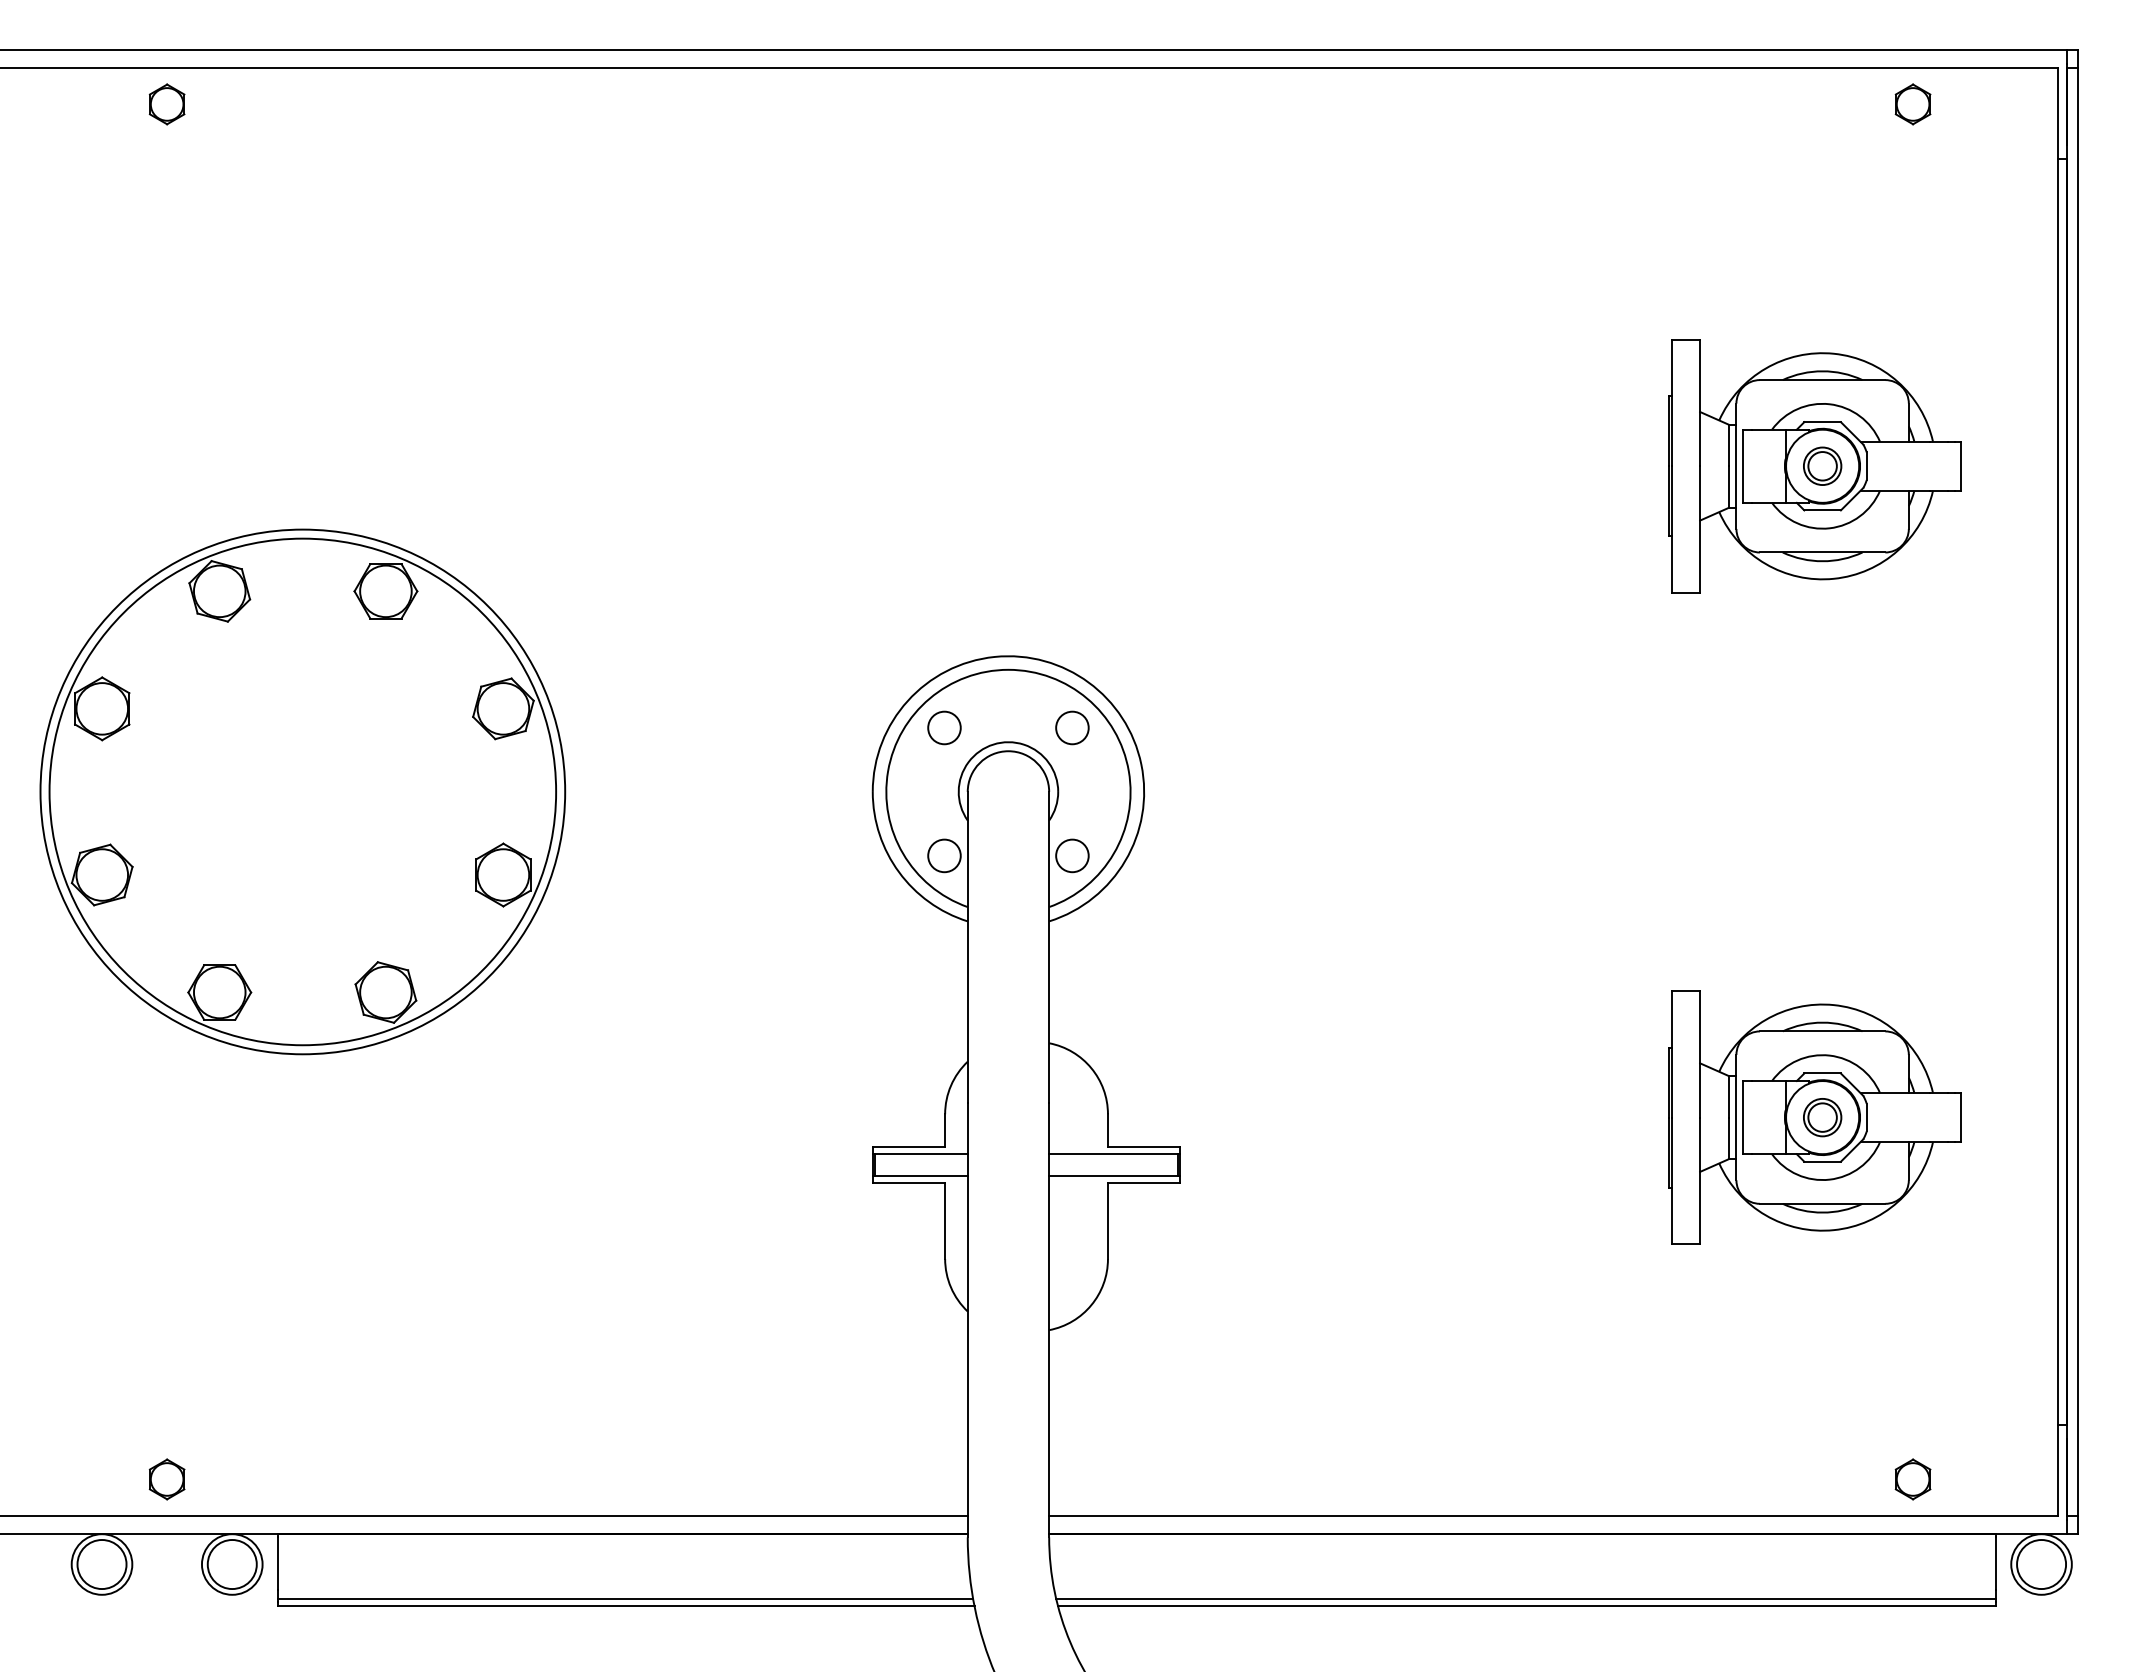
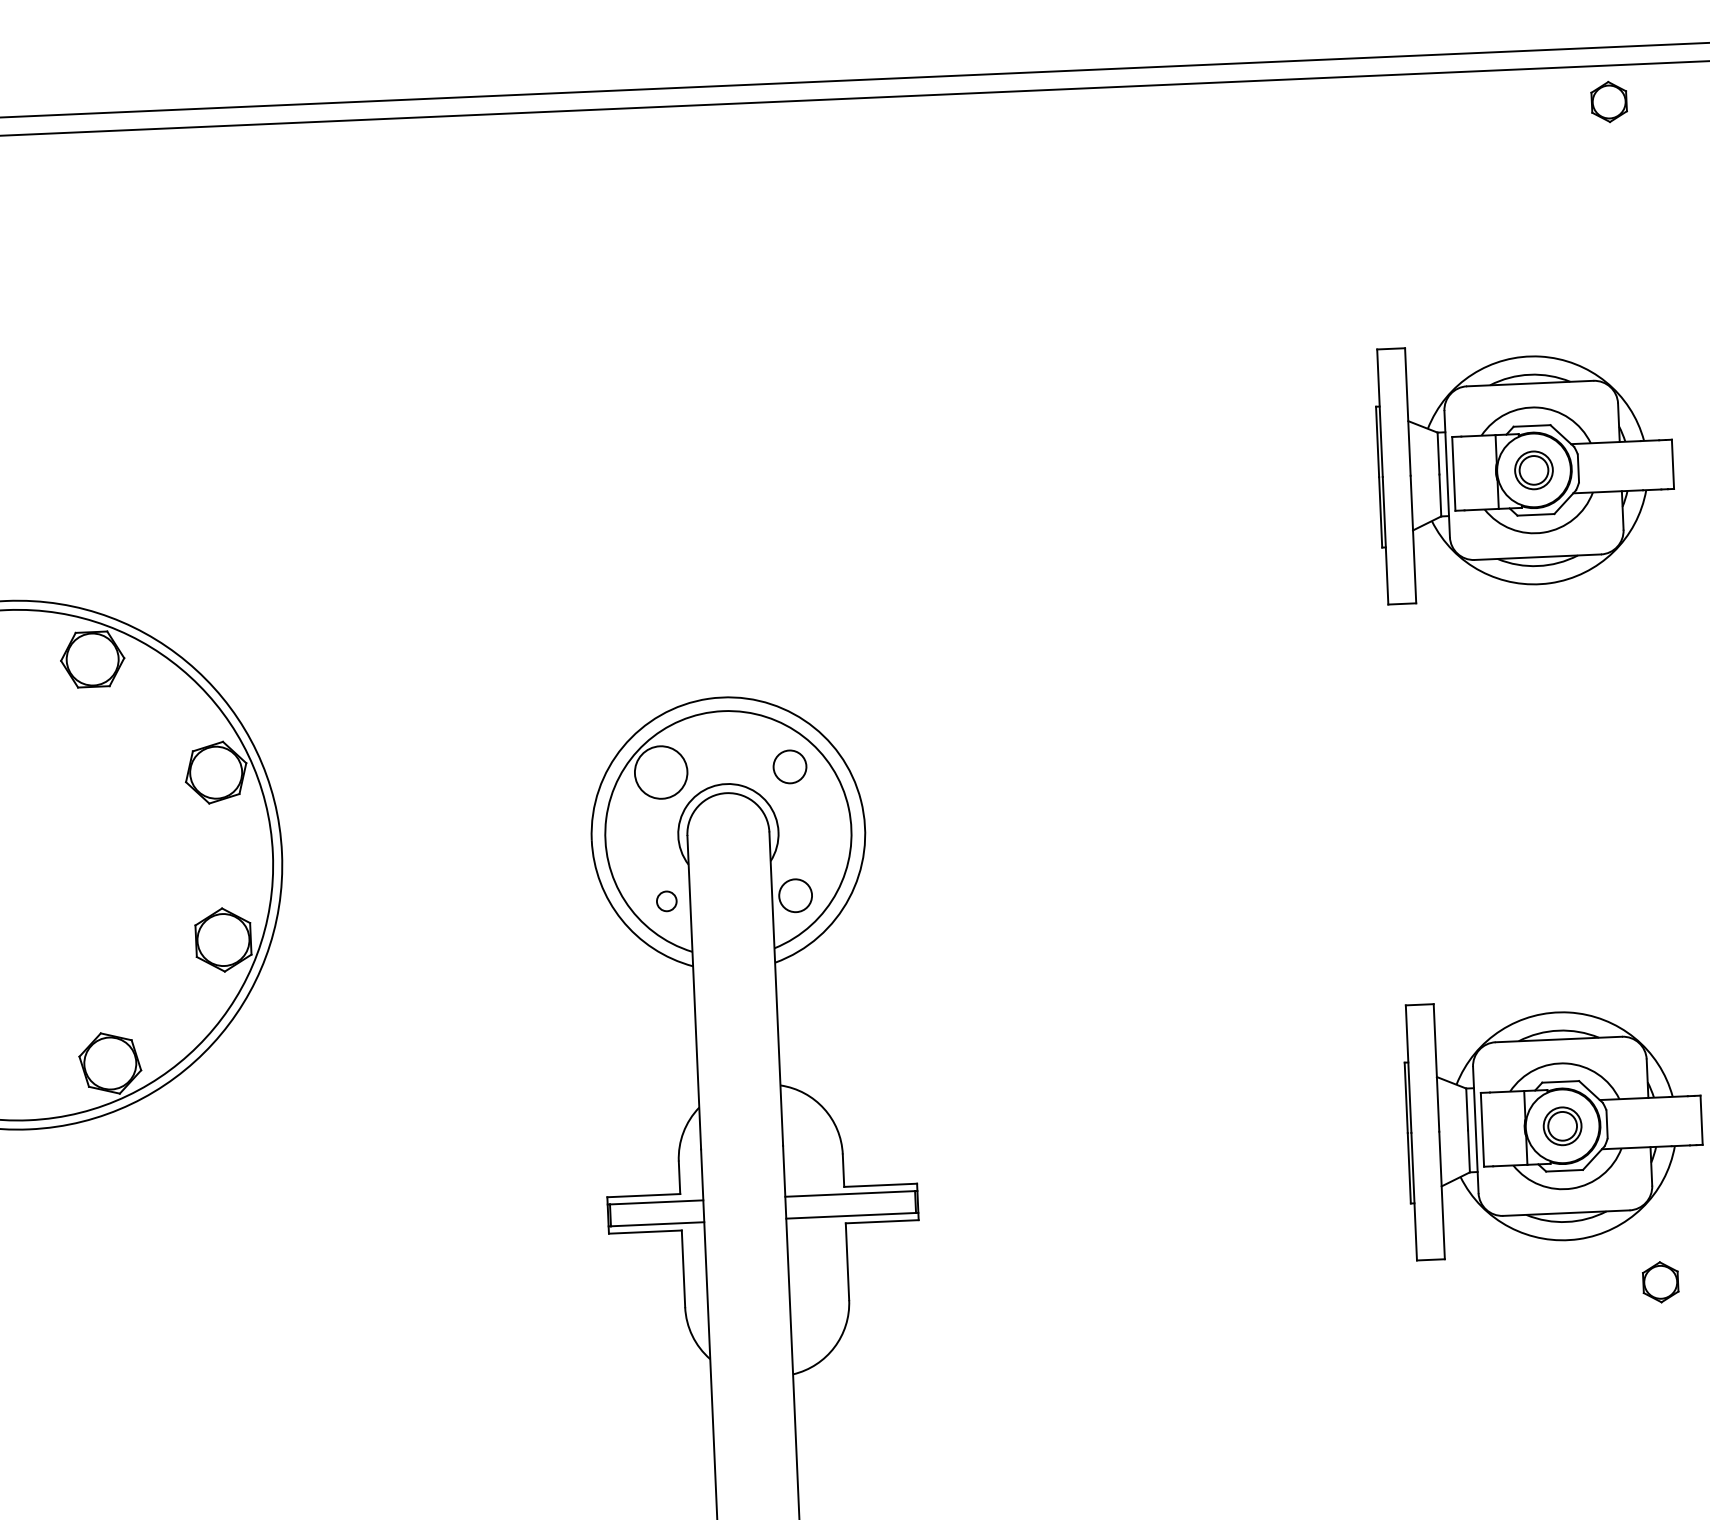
circle: (944, 727) -> (661, 772), size x1.6
circle: (944, 855) -> (666, 900), size x0.6
part: (1912, 1479) -> (1660, 1282), moved

